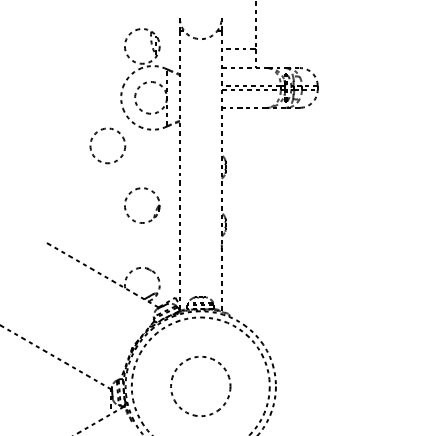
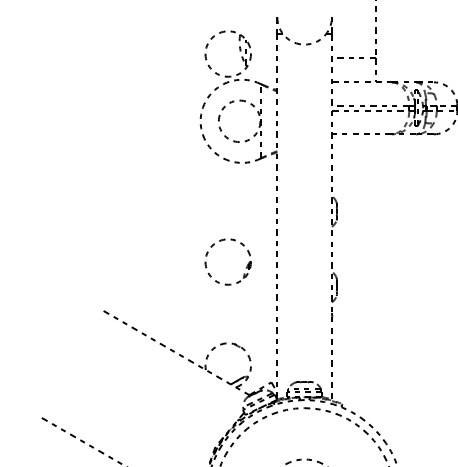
circle: (107, 145) -> (182, 183), removed

